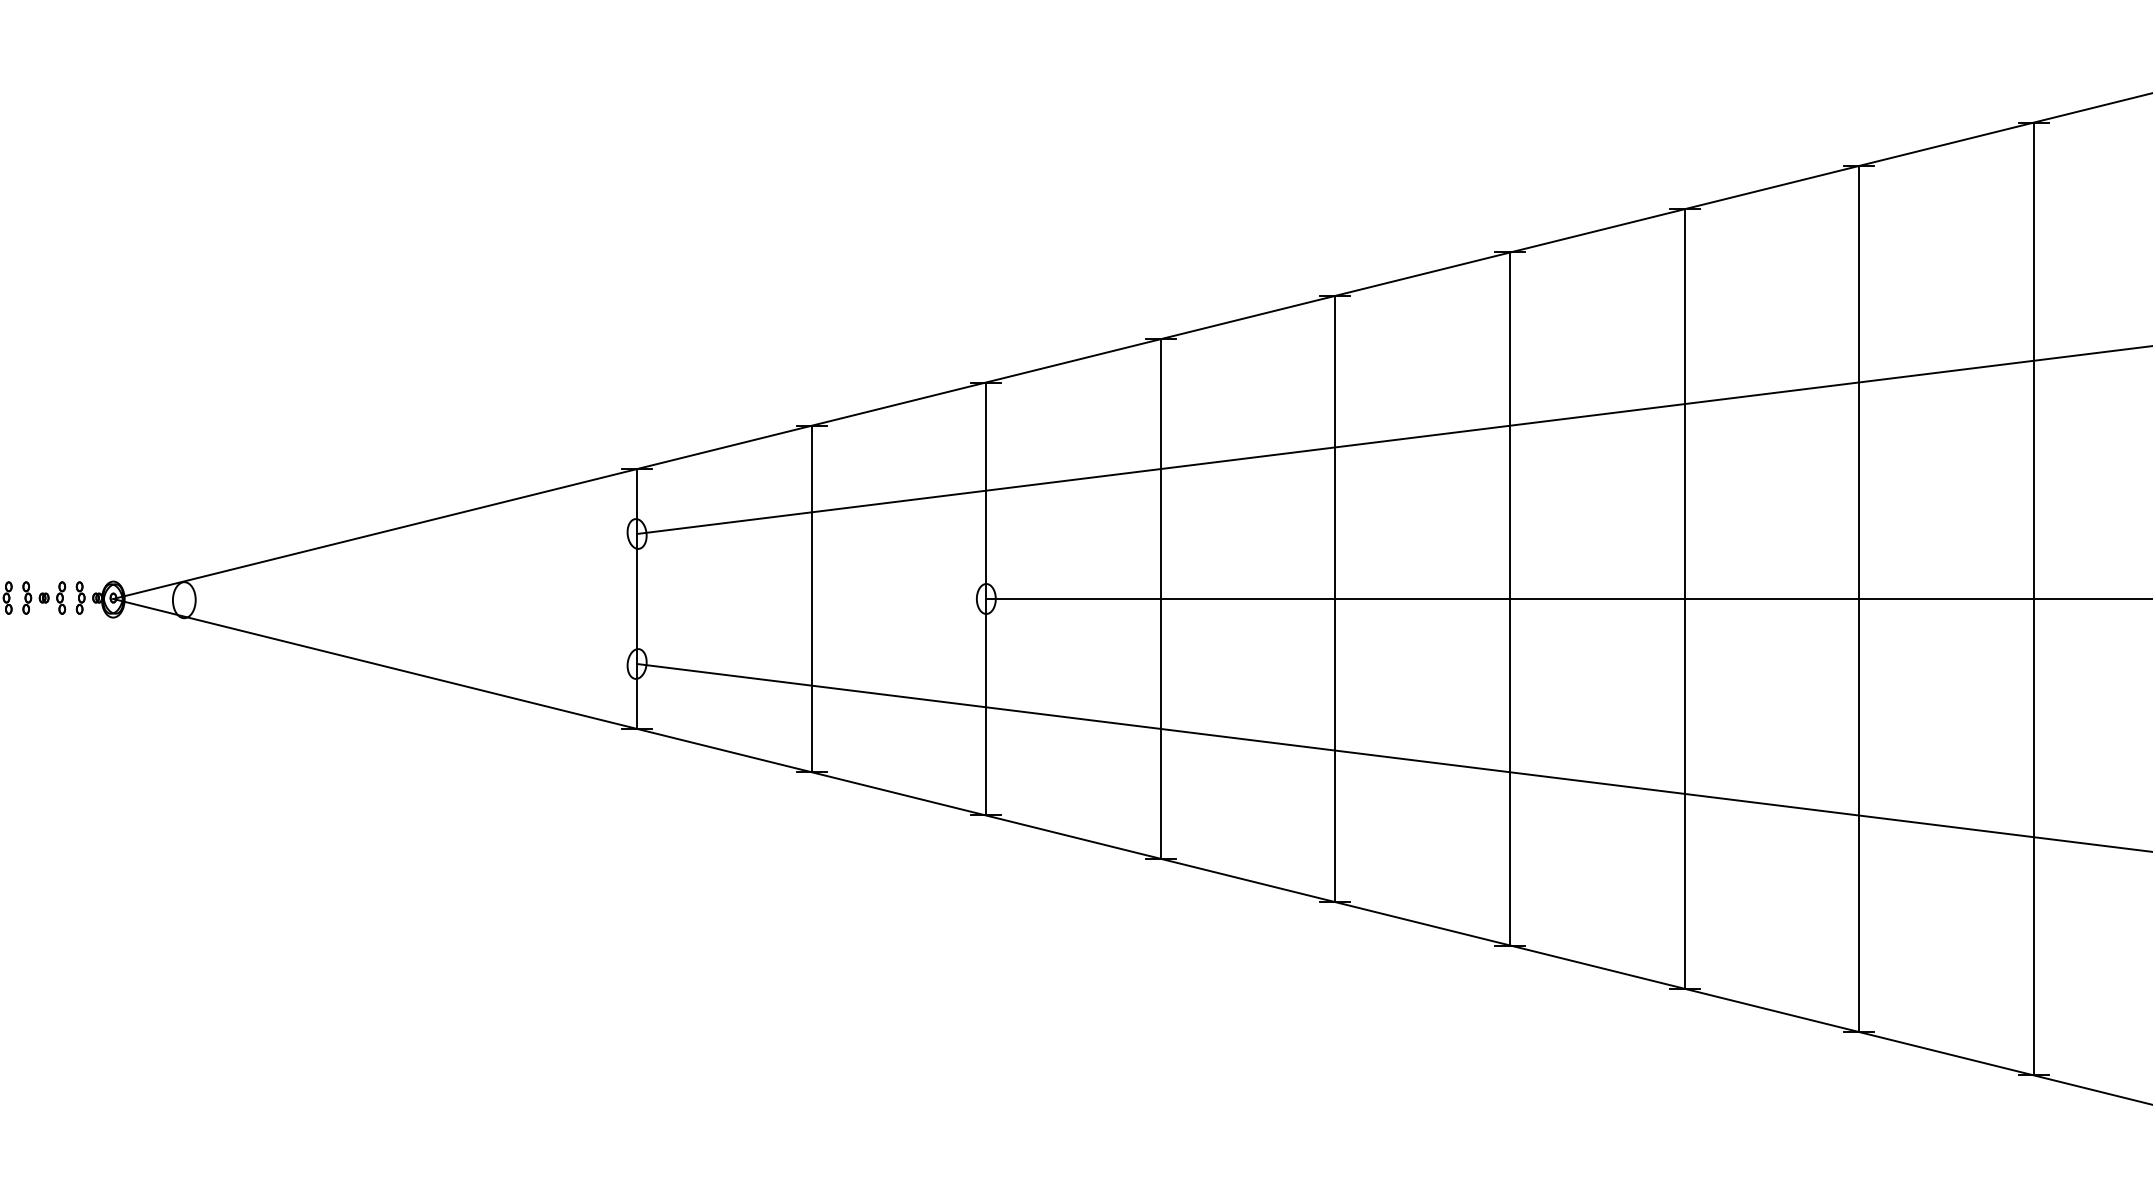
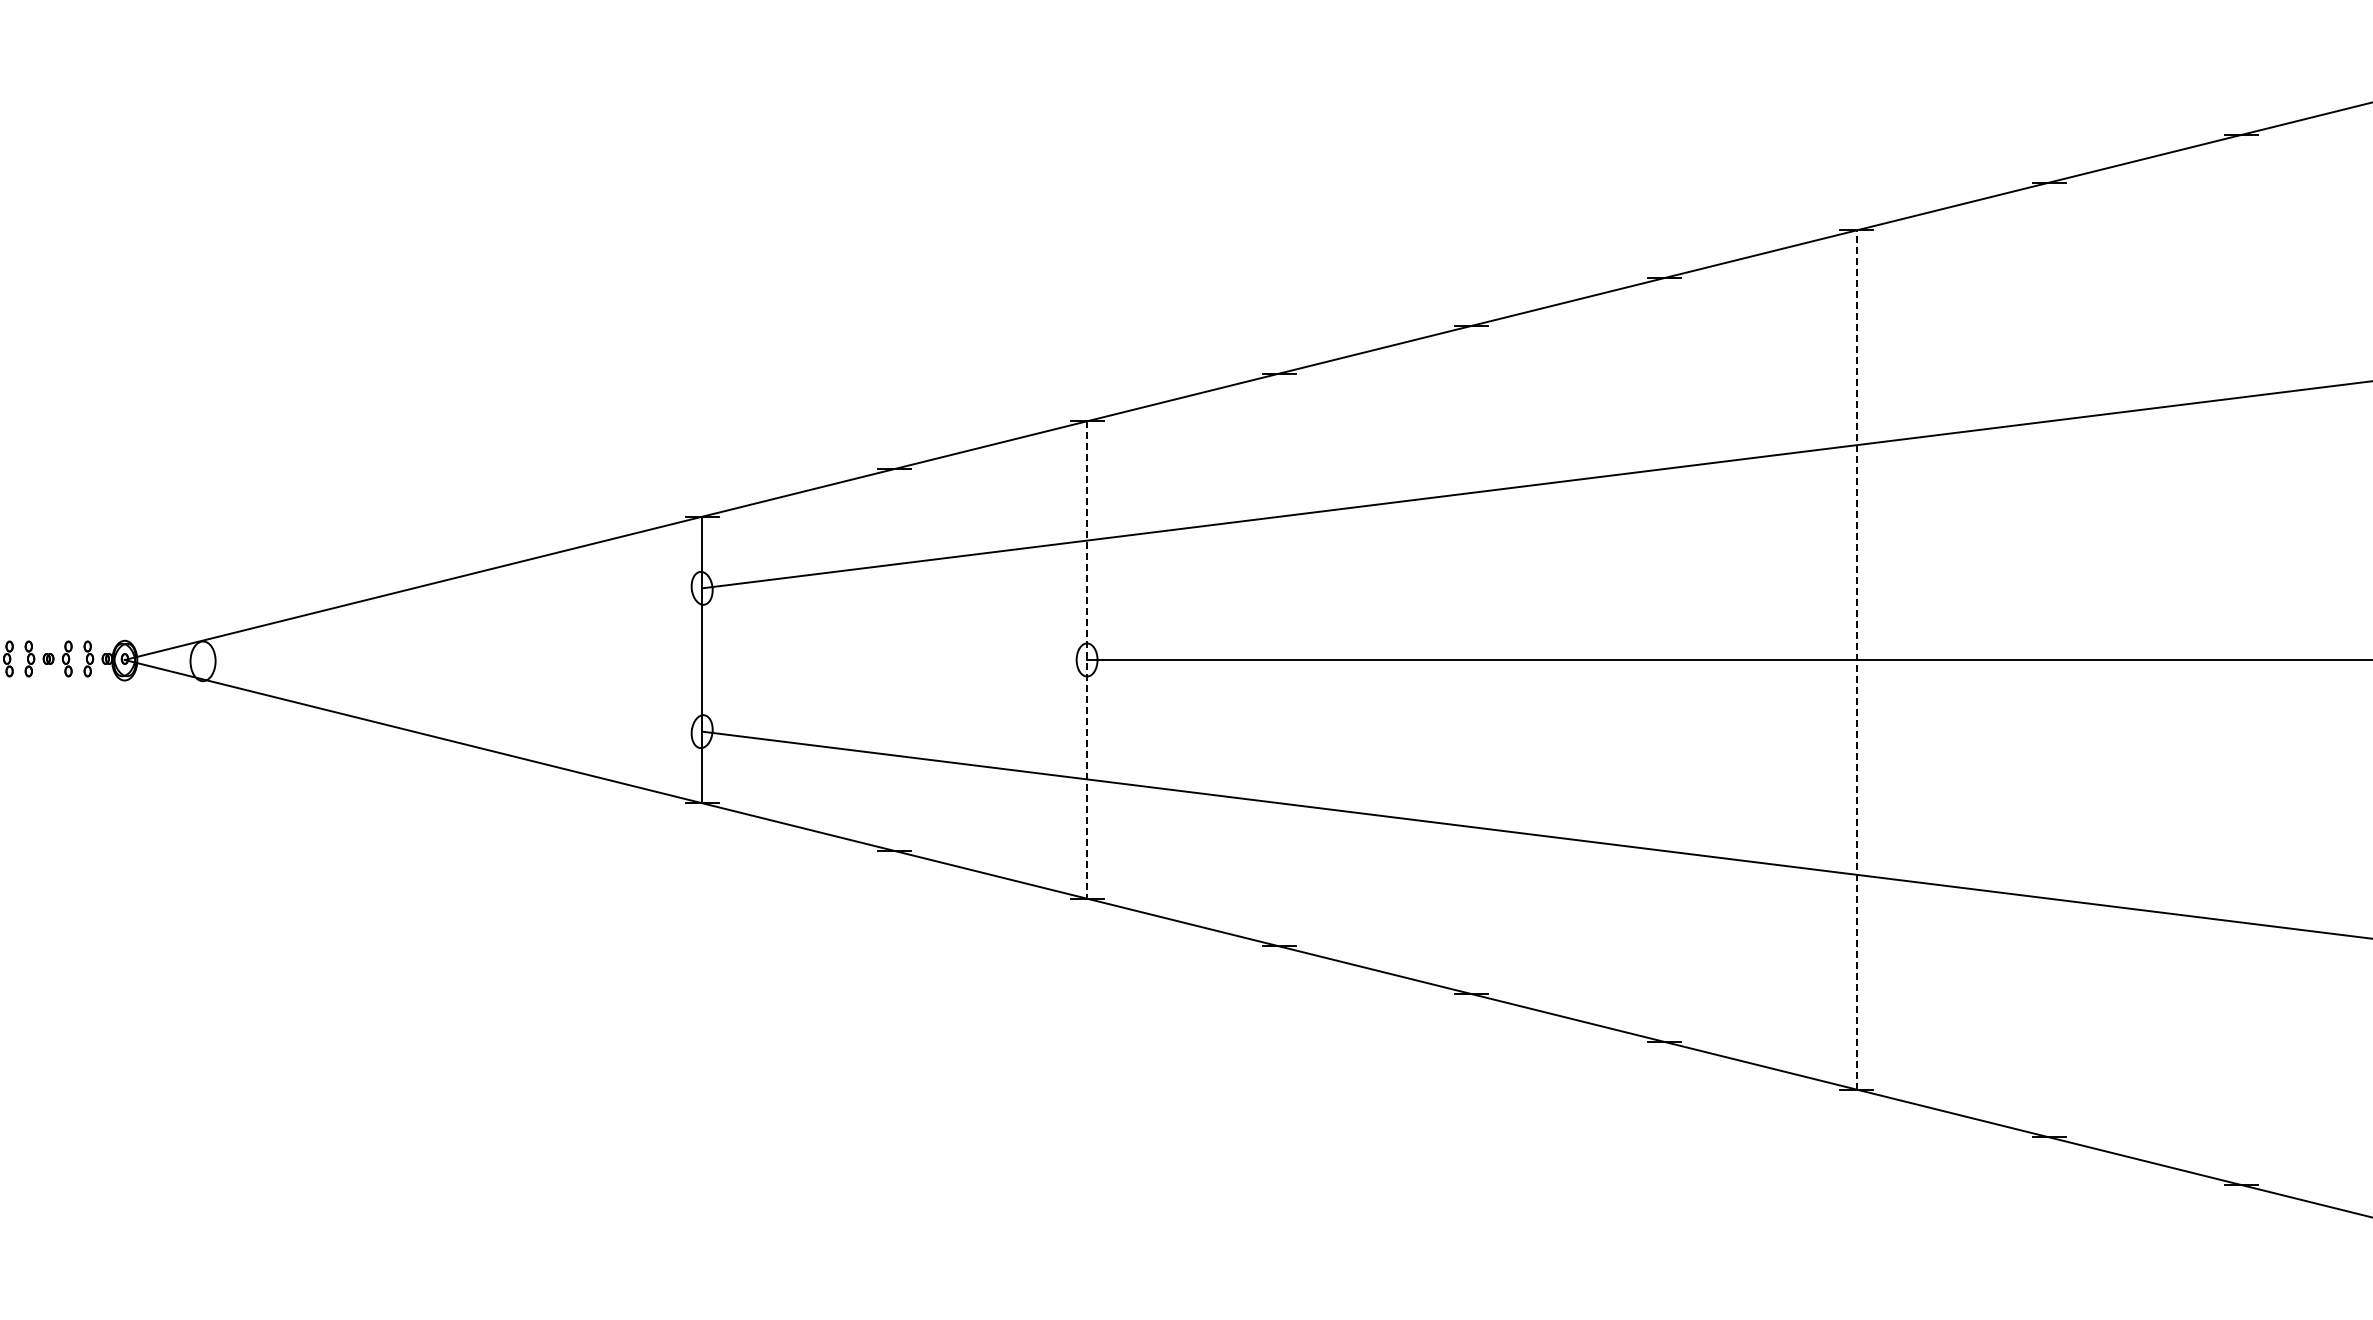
line: (811, 598) -> (894, 659), removed
line: (1160, 598) -> (1279, 659), removed
line: (1335, 598) -> (1471, 659), removed
line: (1510, 598) -> (1664, 659), removed
line: (1859, 598) -> (2049, 659), removed
line: (2033, 598) -> (2241, 659), removed
line: (986, 599) -> (1087, 660), solid -> dashed
line: (1684, 599) -> (1856, 660), solid -> dashed

